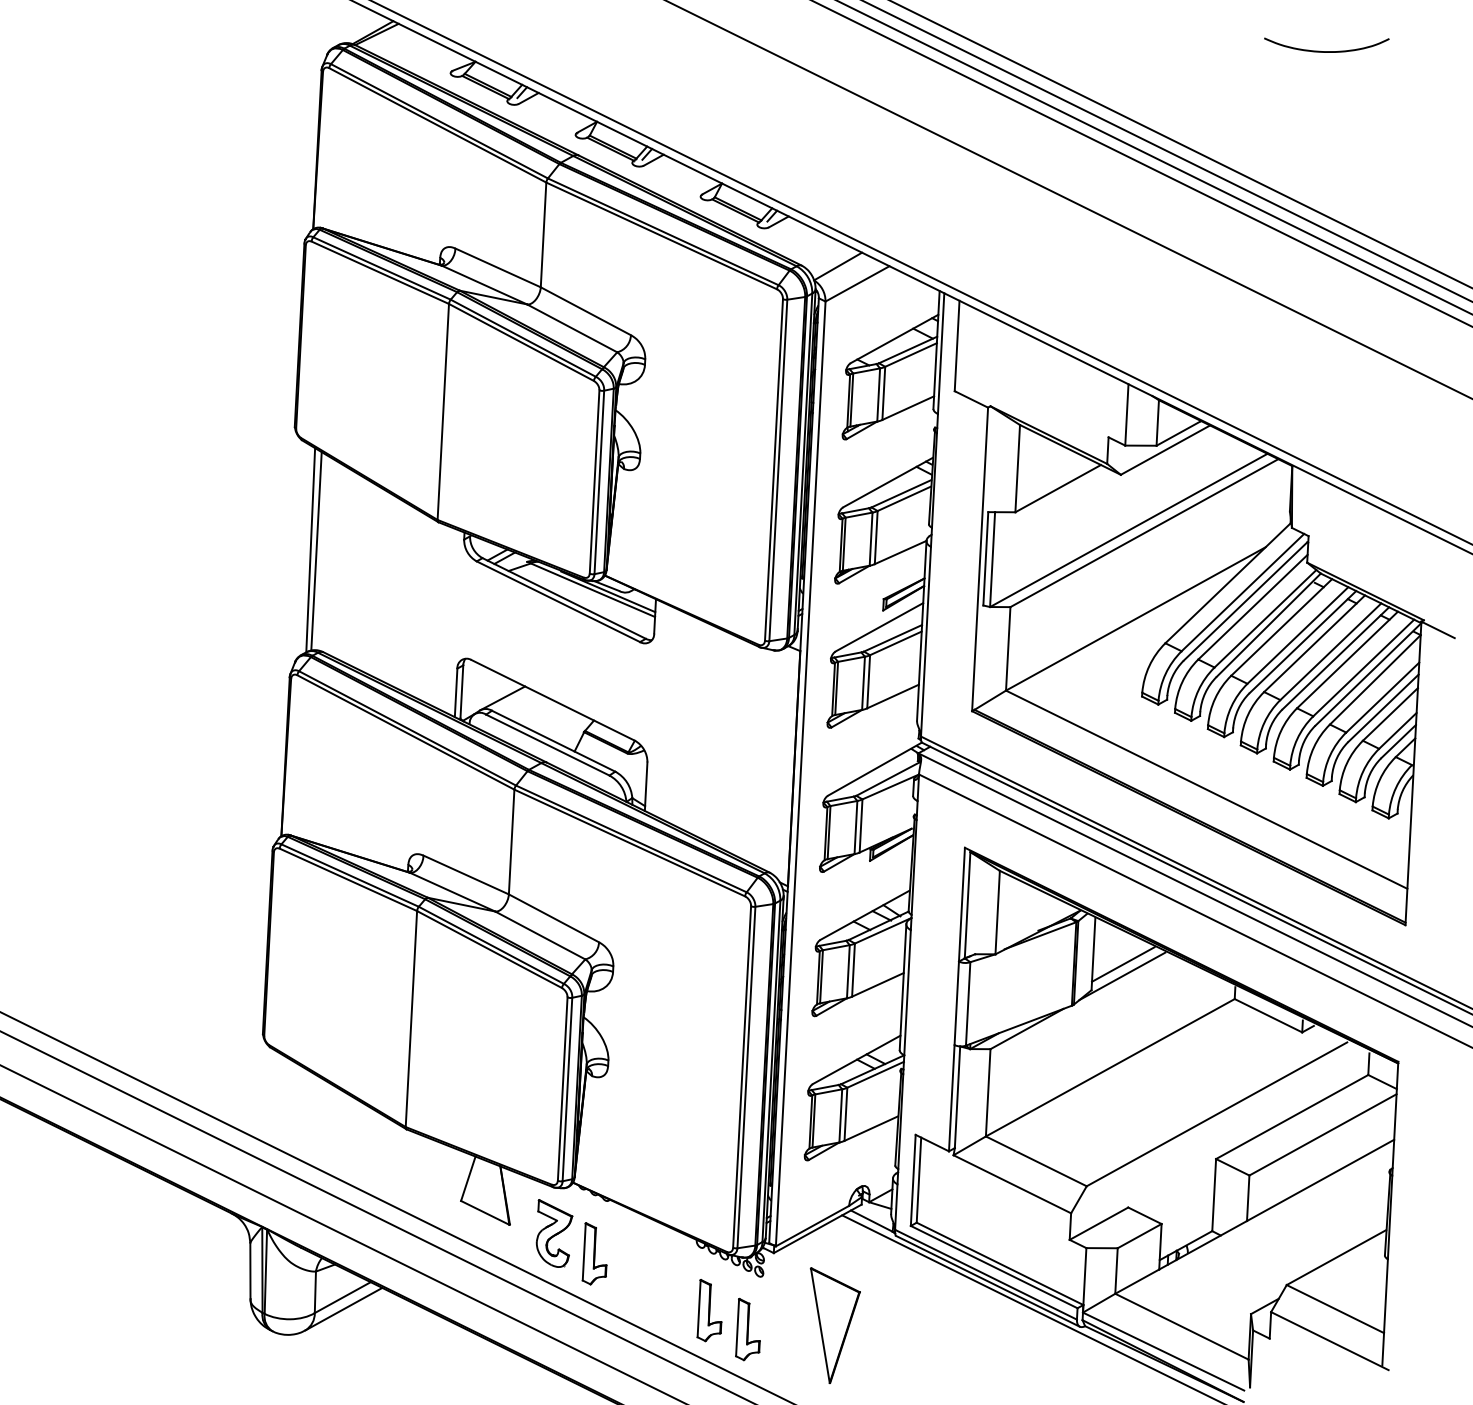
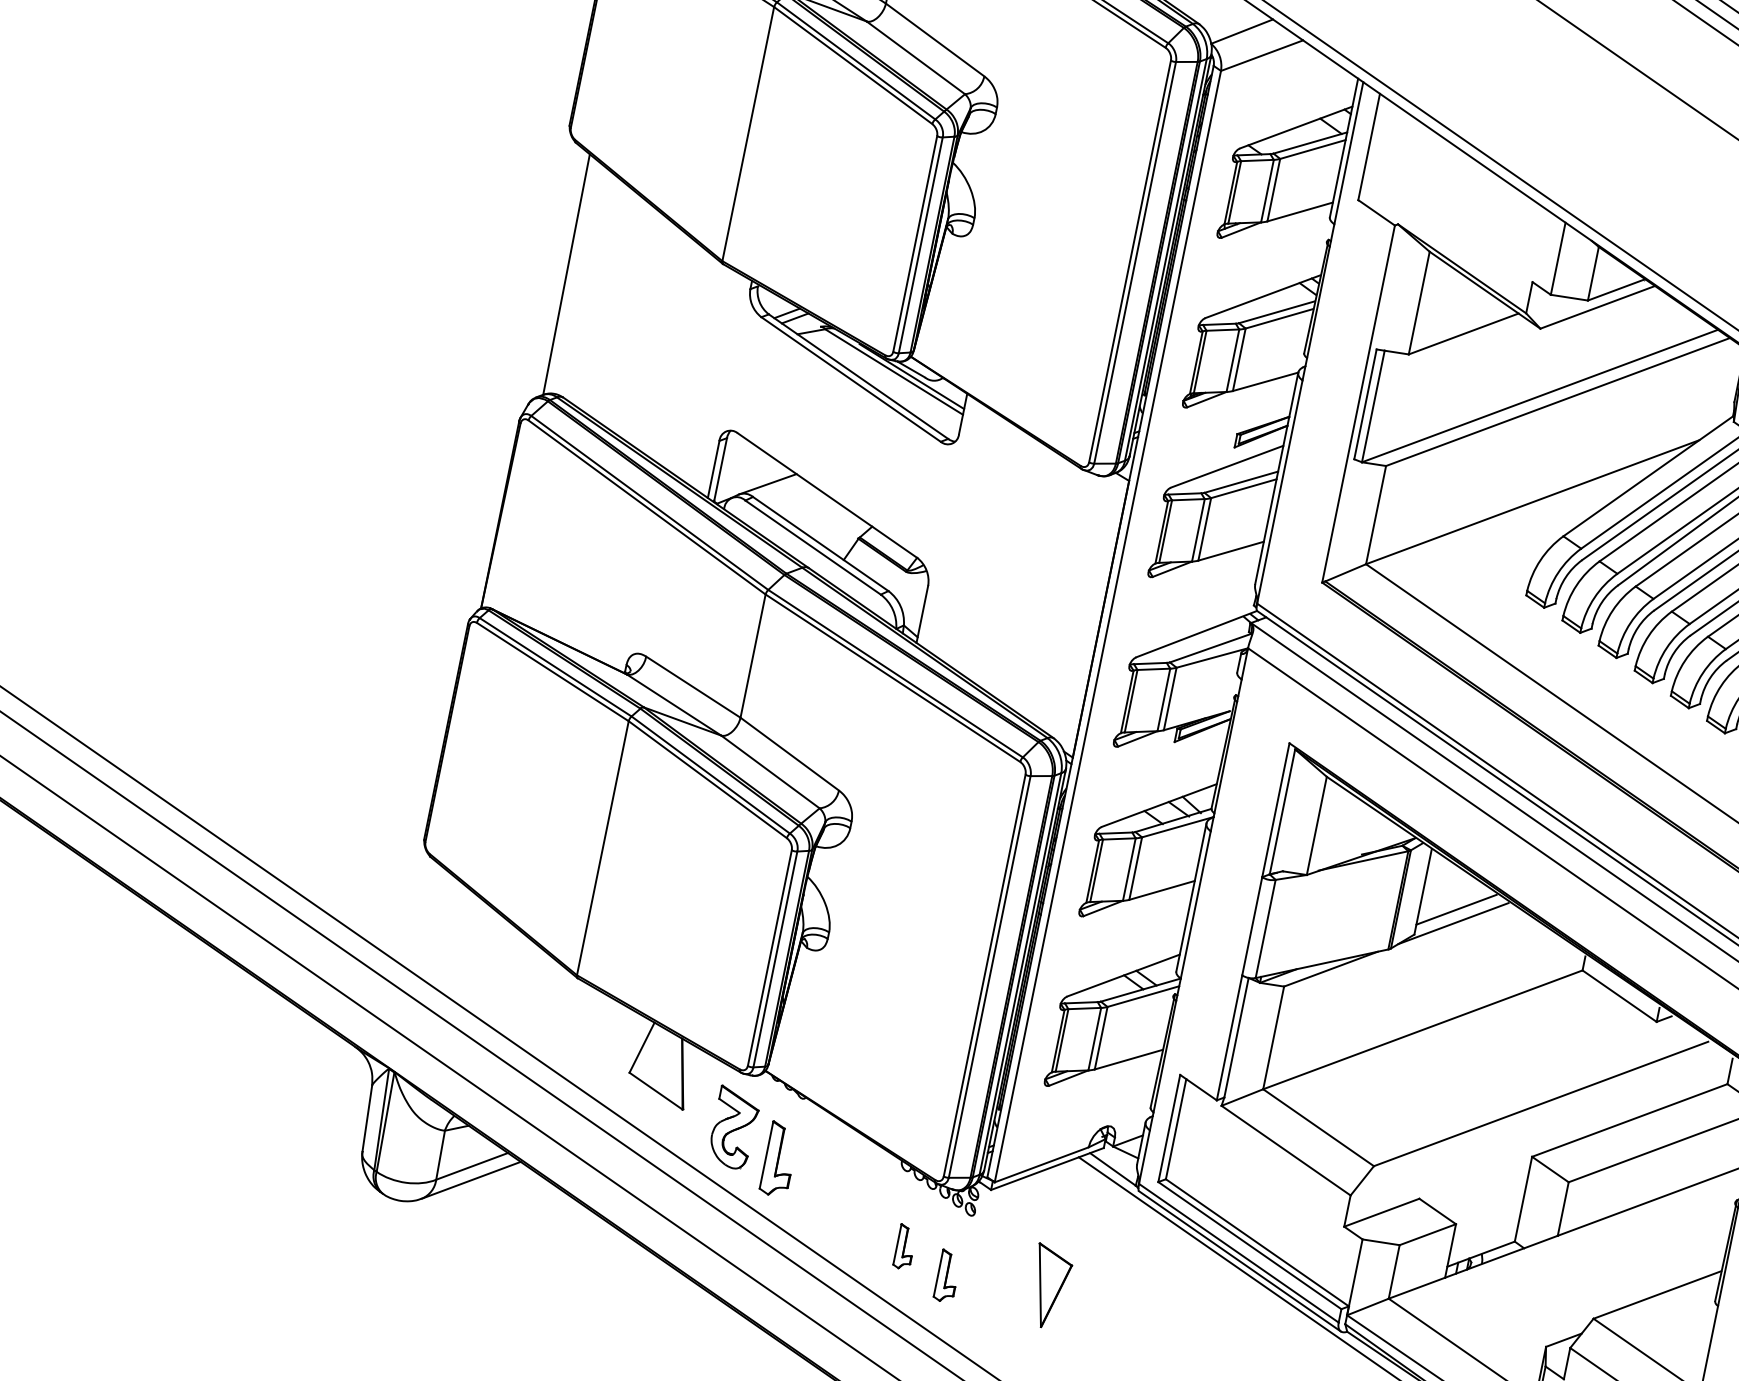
line: (316, 551) -> (573, 277), removed
part: (709, 1310) -> (904, 1246), size x0.6
part: (834, 1325) -> (1050, 1286), size x0.6
part: (747, 1329) -> (946, 1275), size x0.7

